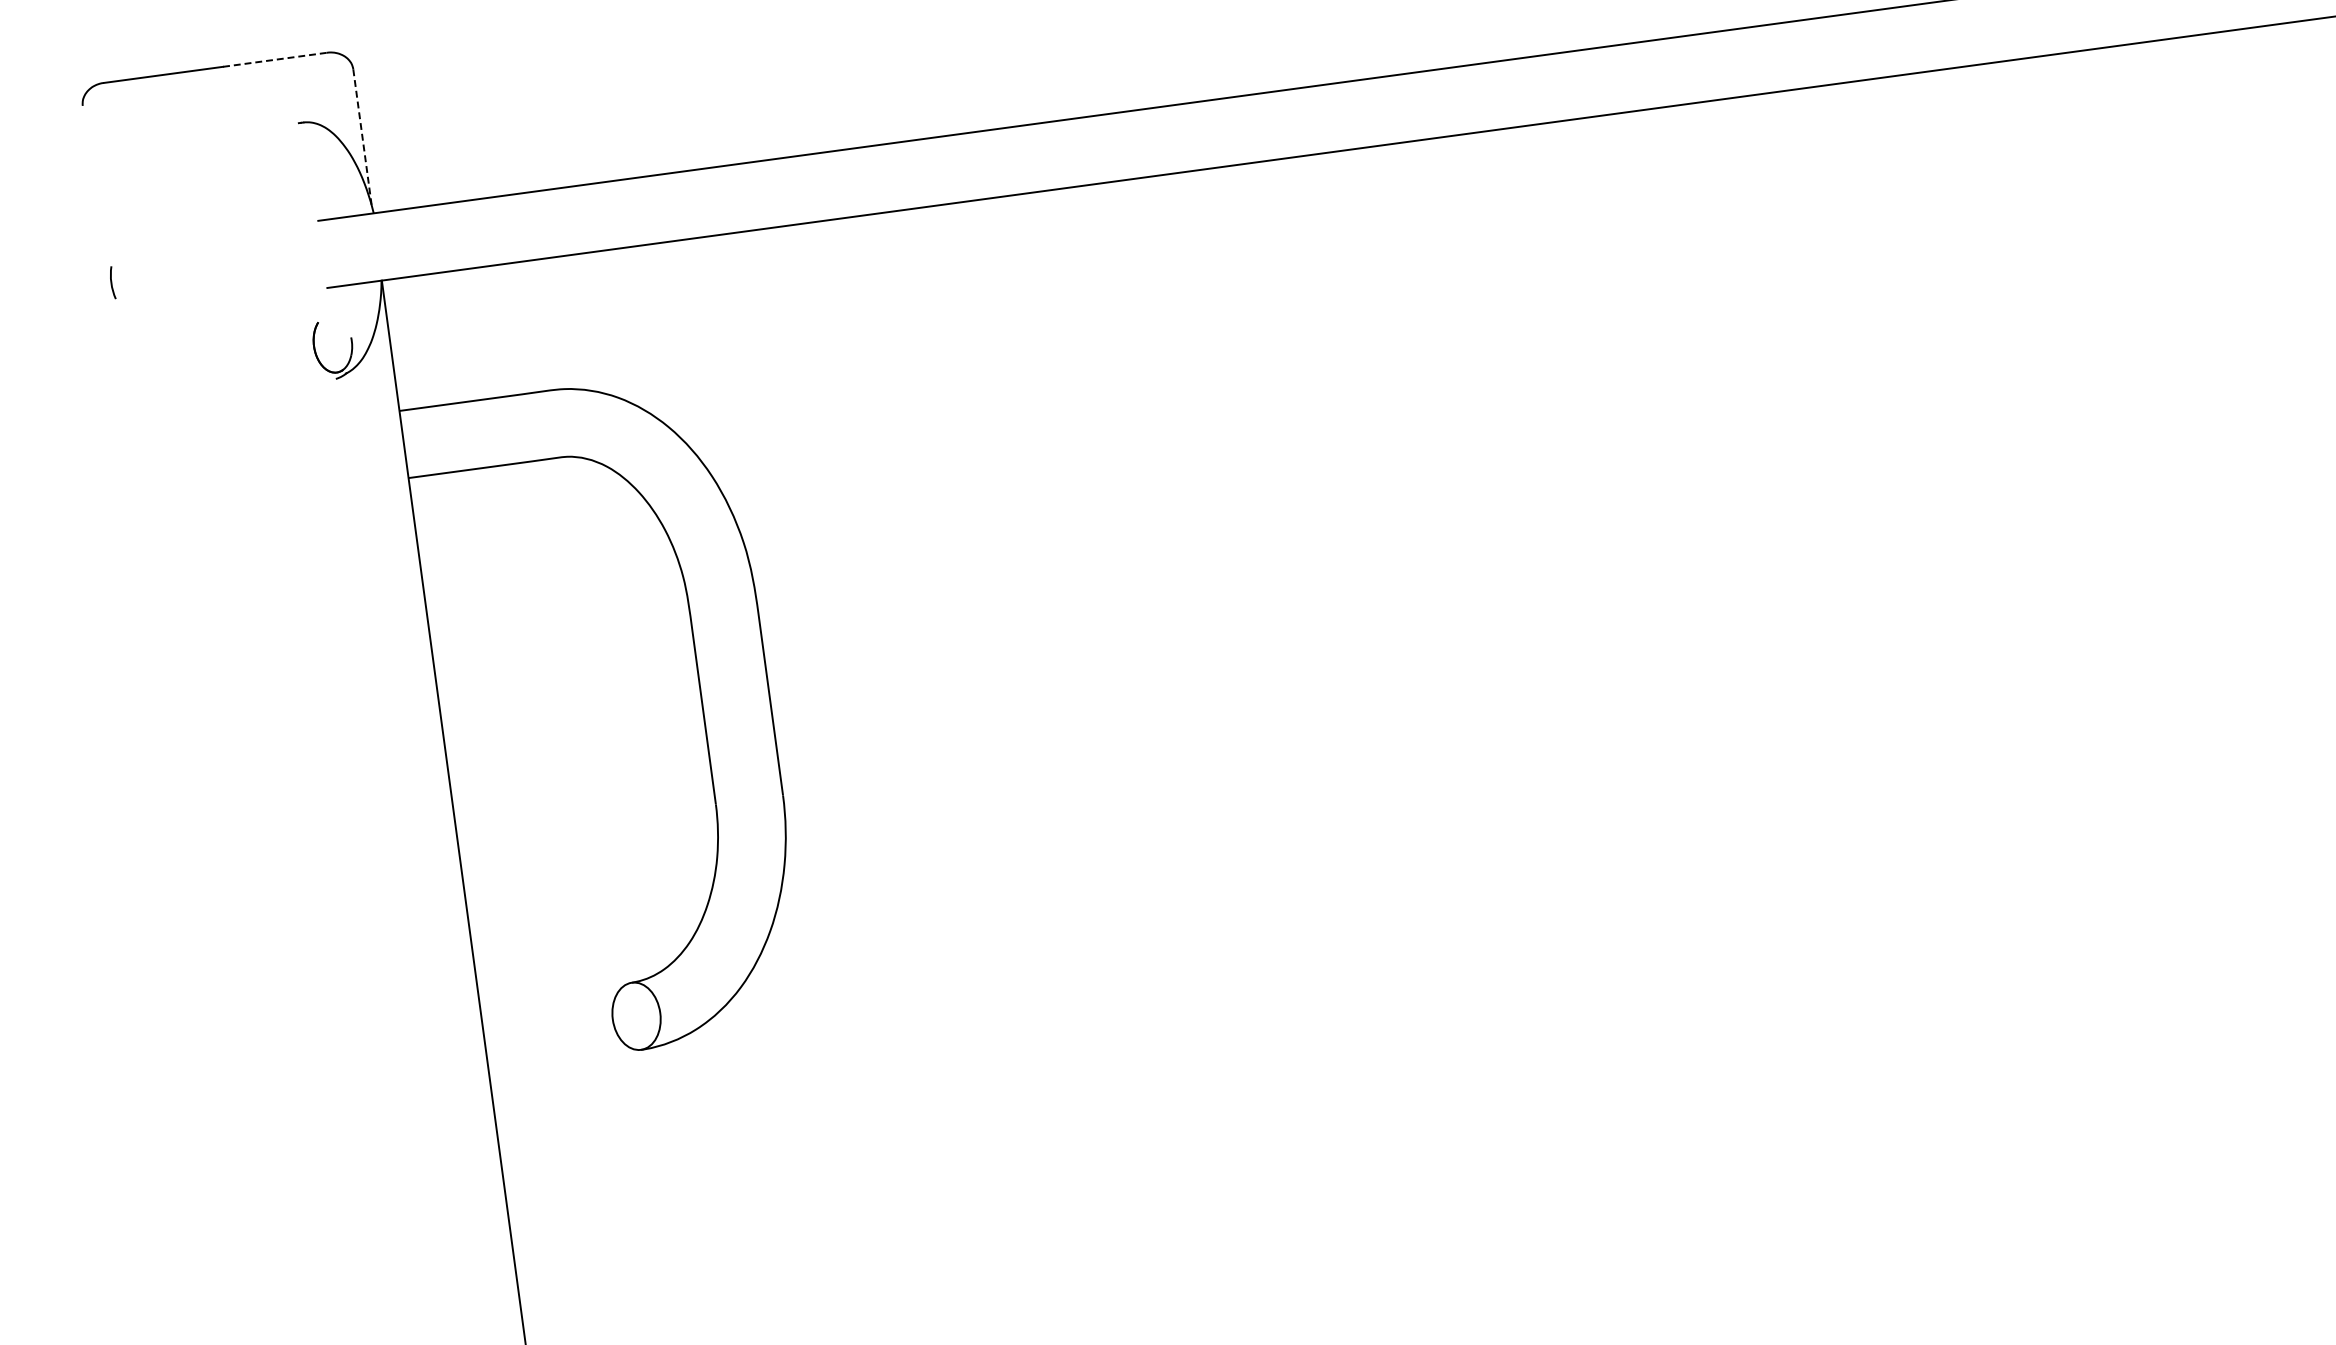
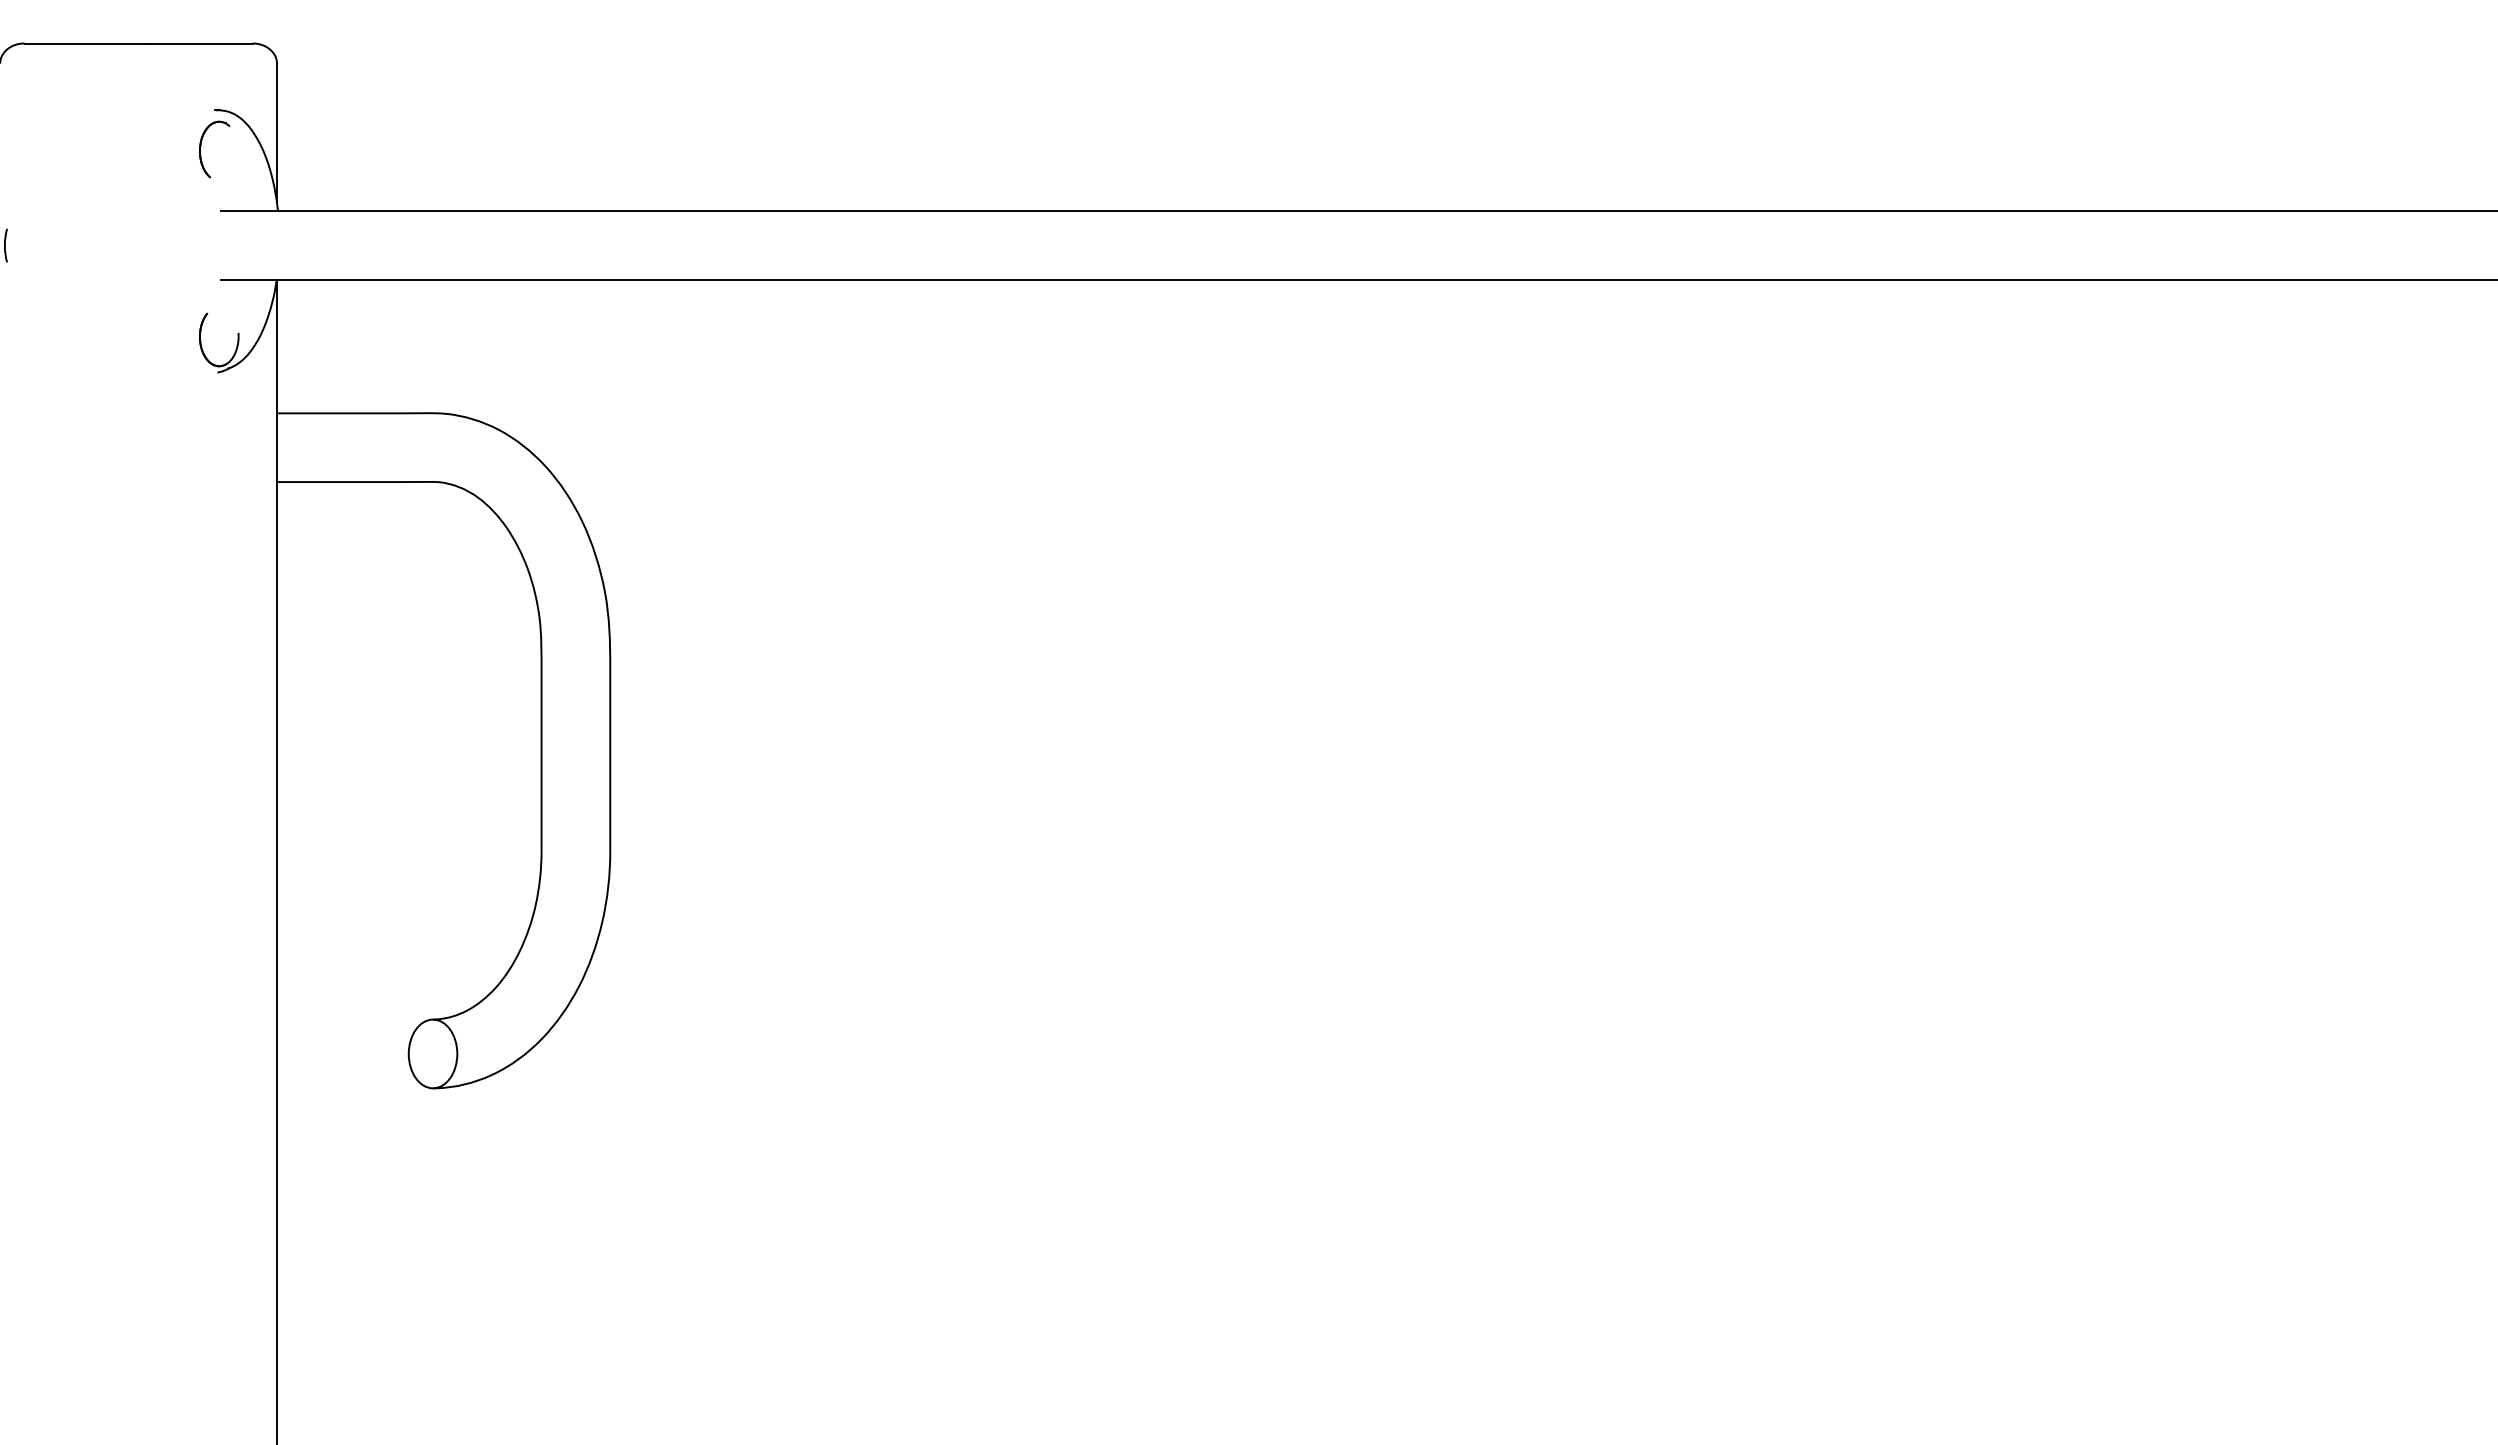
line: (275, 59) -> (200, 43), dashed -> solid
line: (362, 137) -> (277, 133), dashed -> solid
part: (290, 160) -> (201, 146), added

